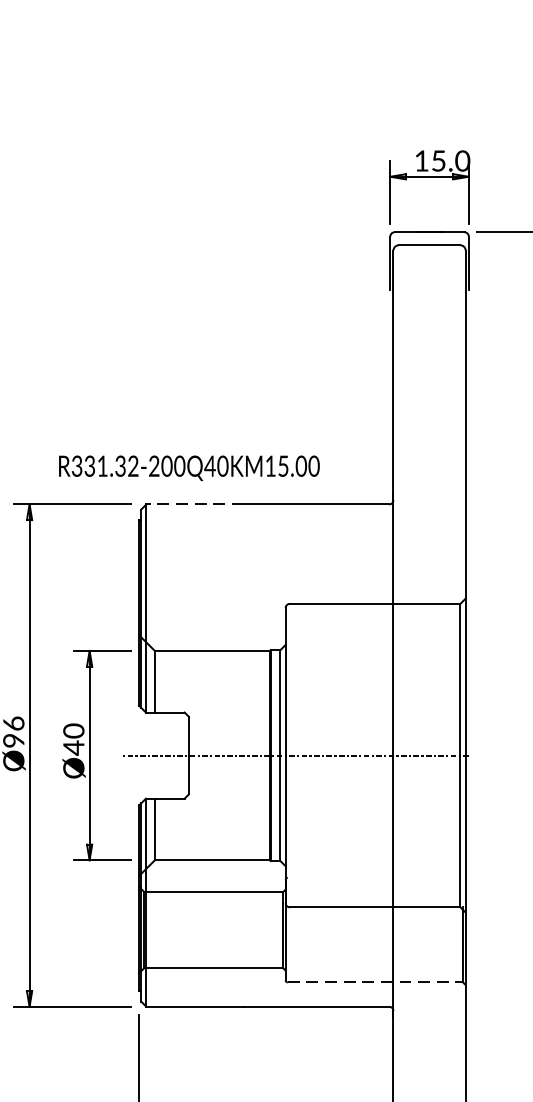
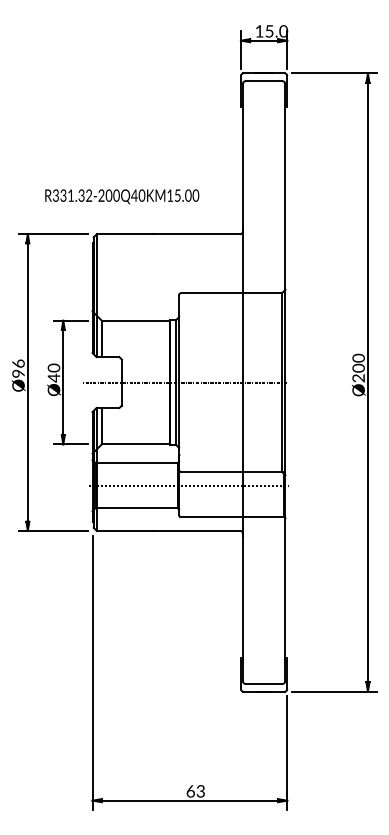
text: (189, 467) -> (122, 196), moved
line: (194, 504) -> (125, 234), dashed -> solid
line: (301, 929) -> (188, 485), added
line: (376, 982) -> (232, 516), dashed -> solid

